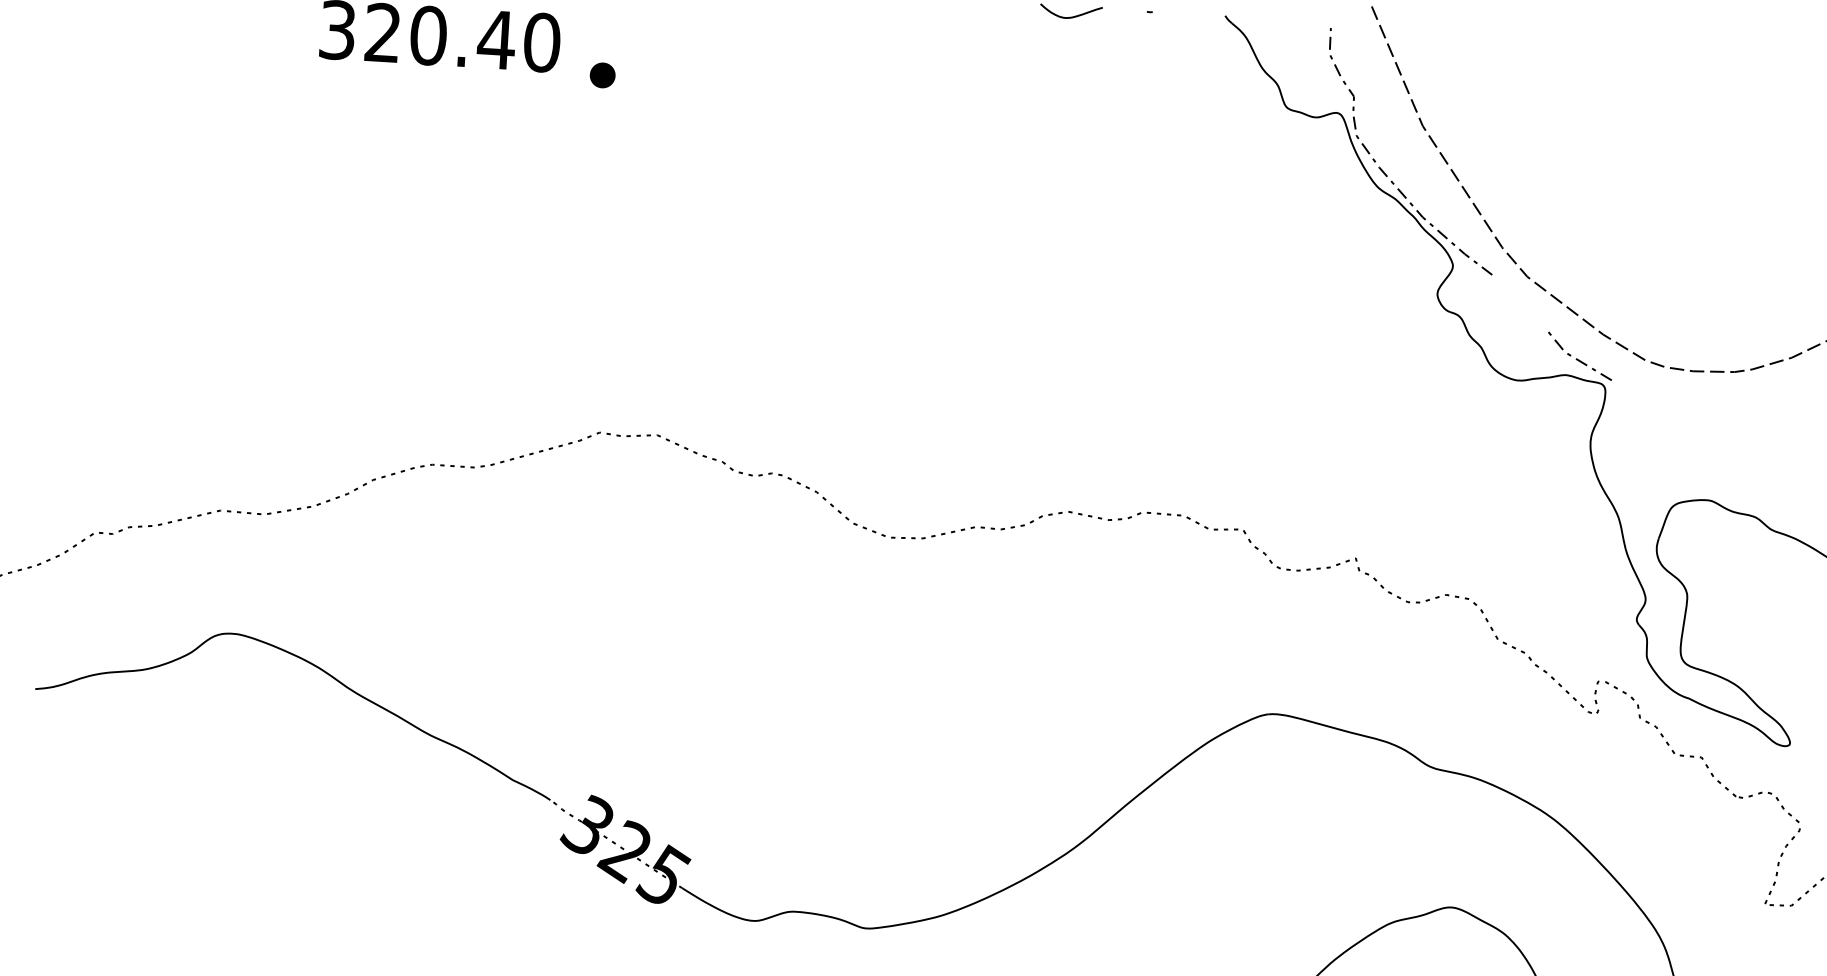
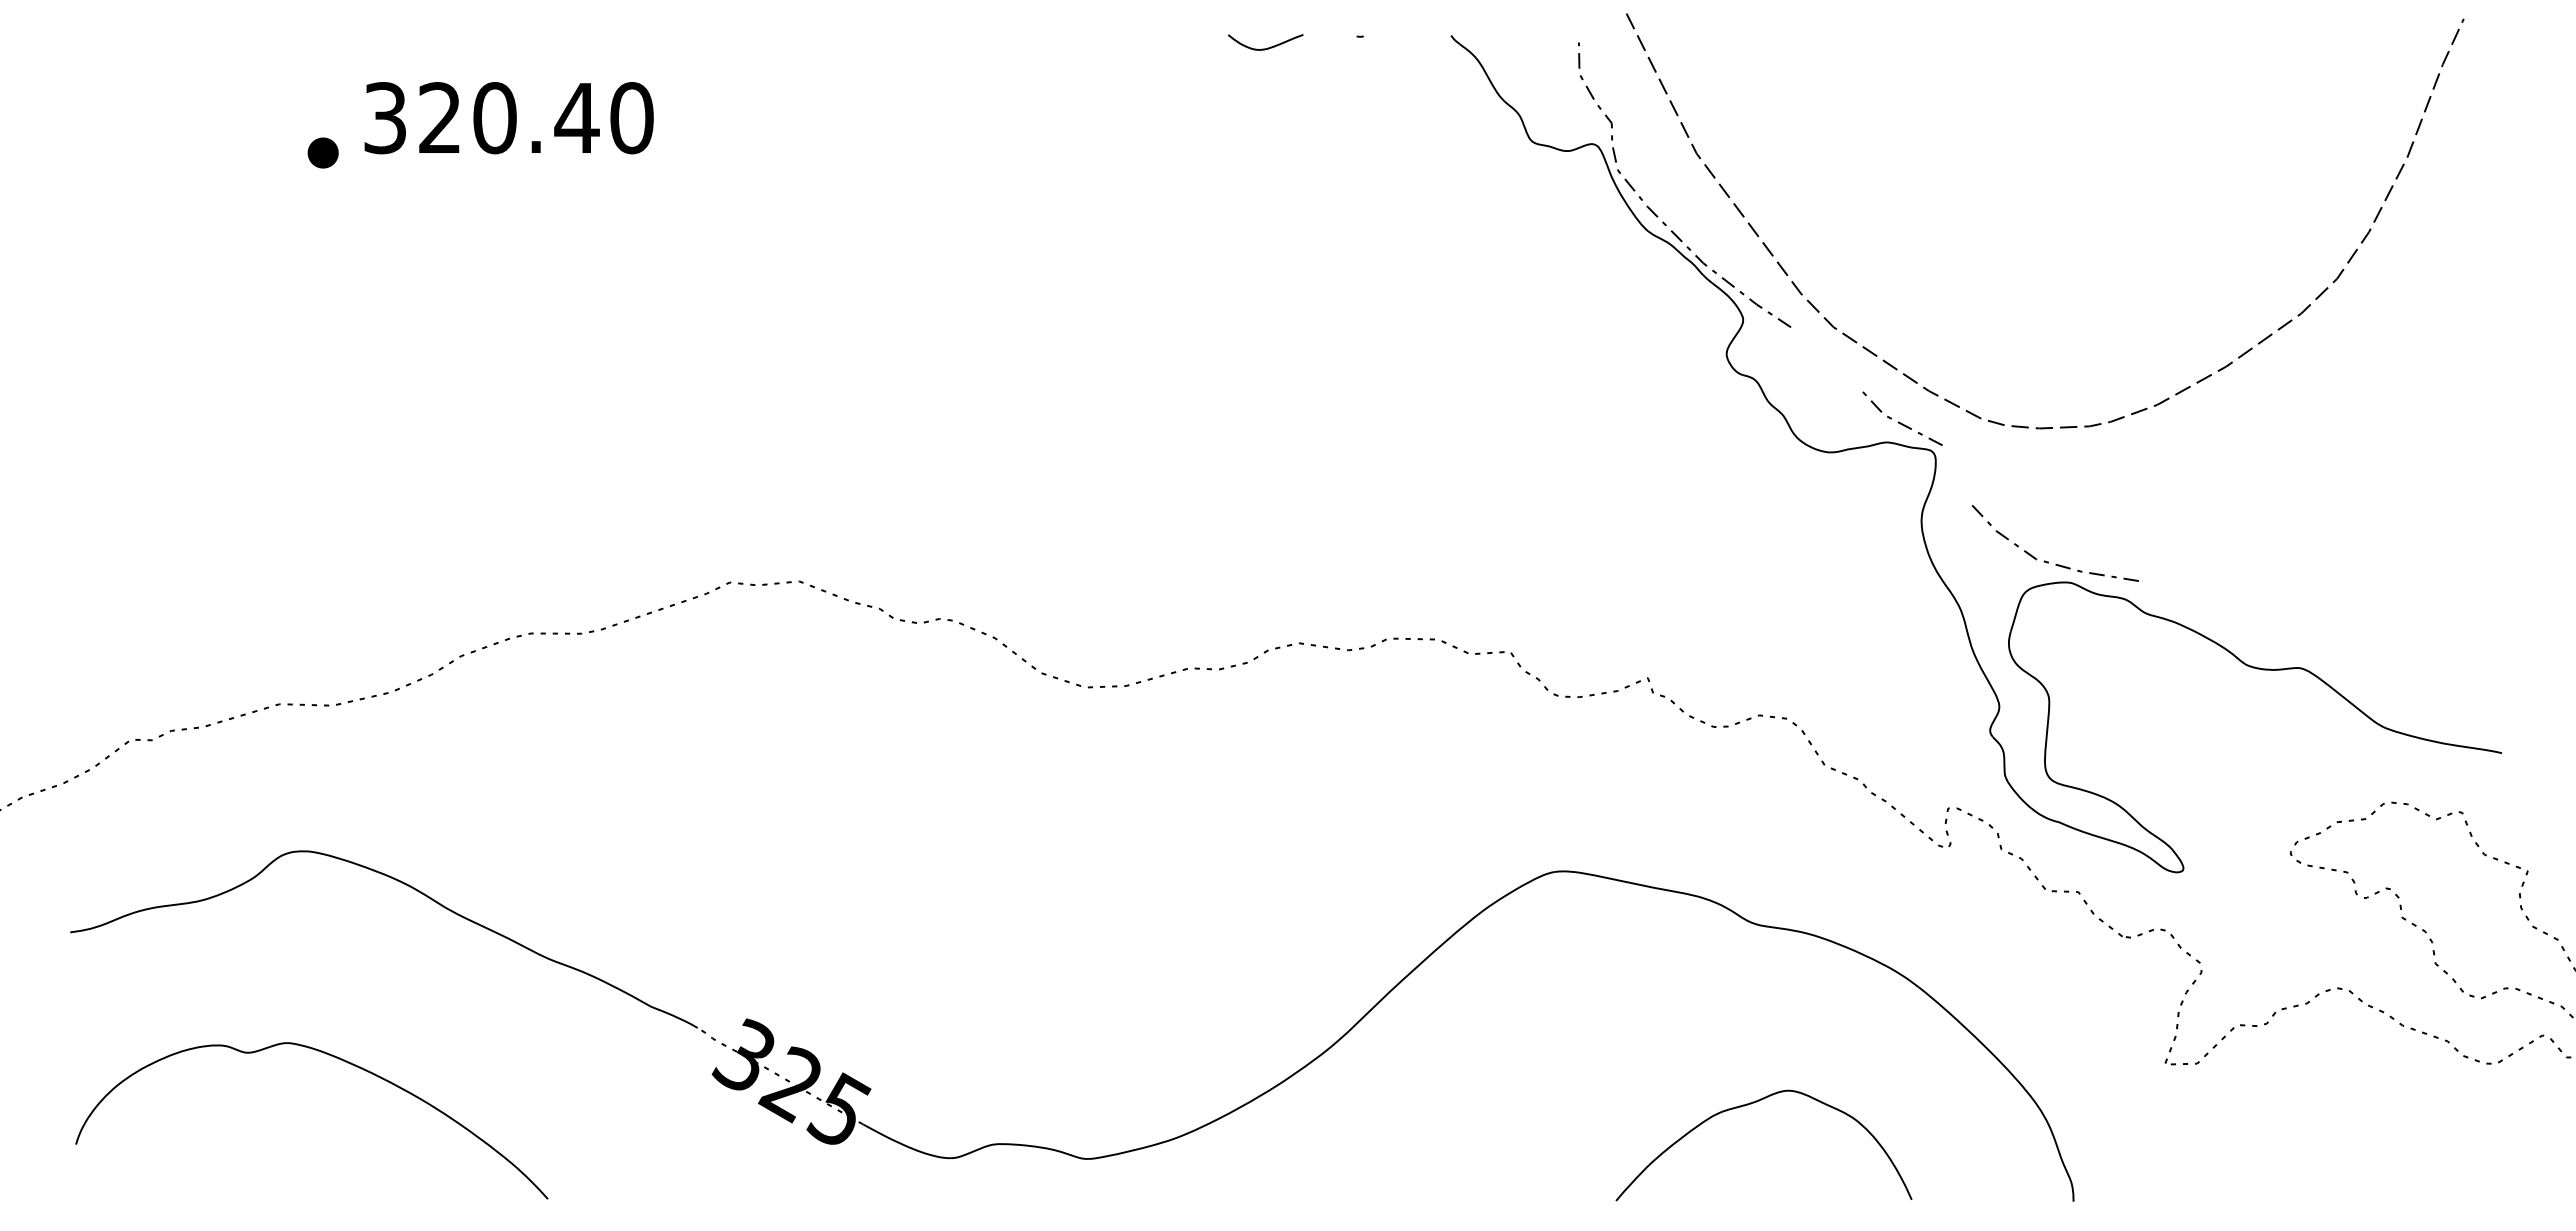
part: (602, 74) -> (322, 152), moved
line: (1693, 482) -> (2048, 561), added
part: (251, 808) -> (338, 1059), added

